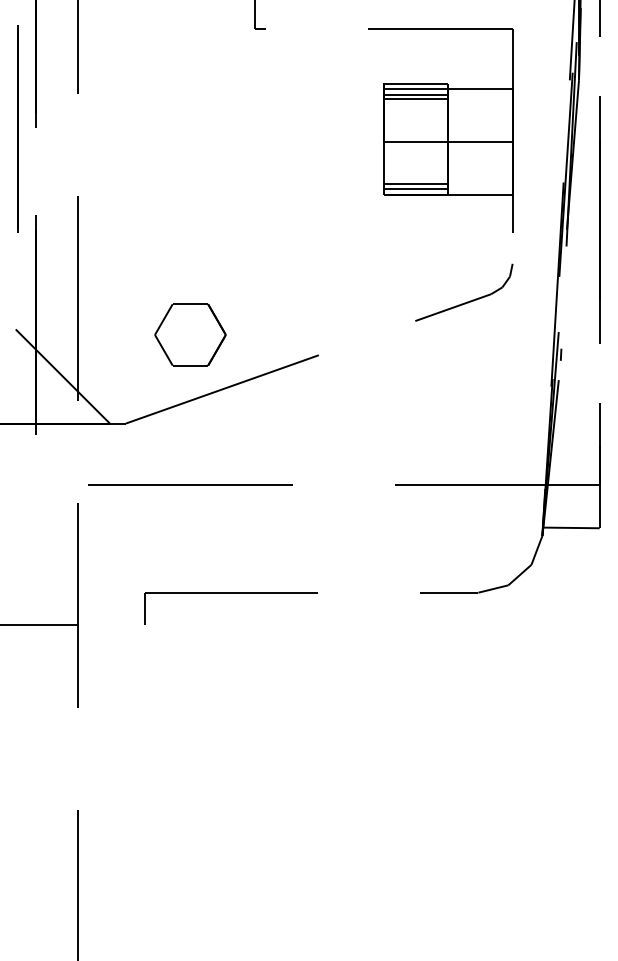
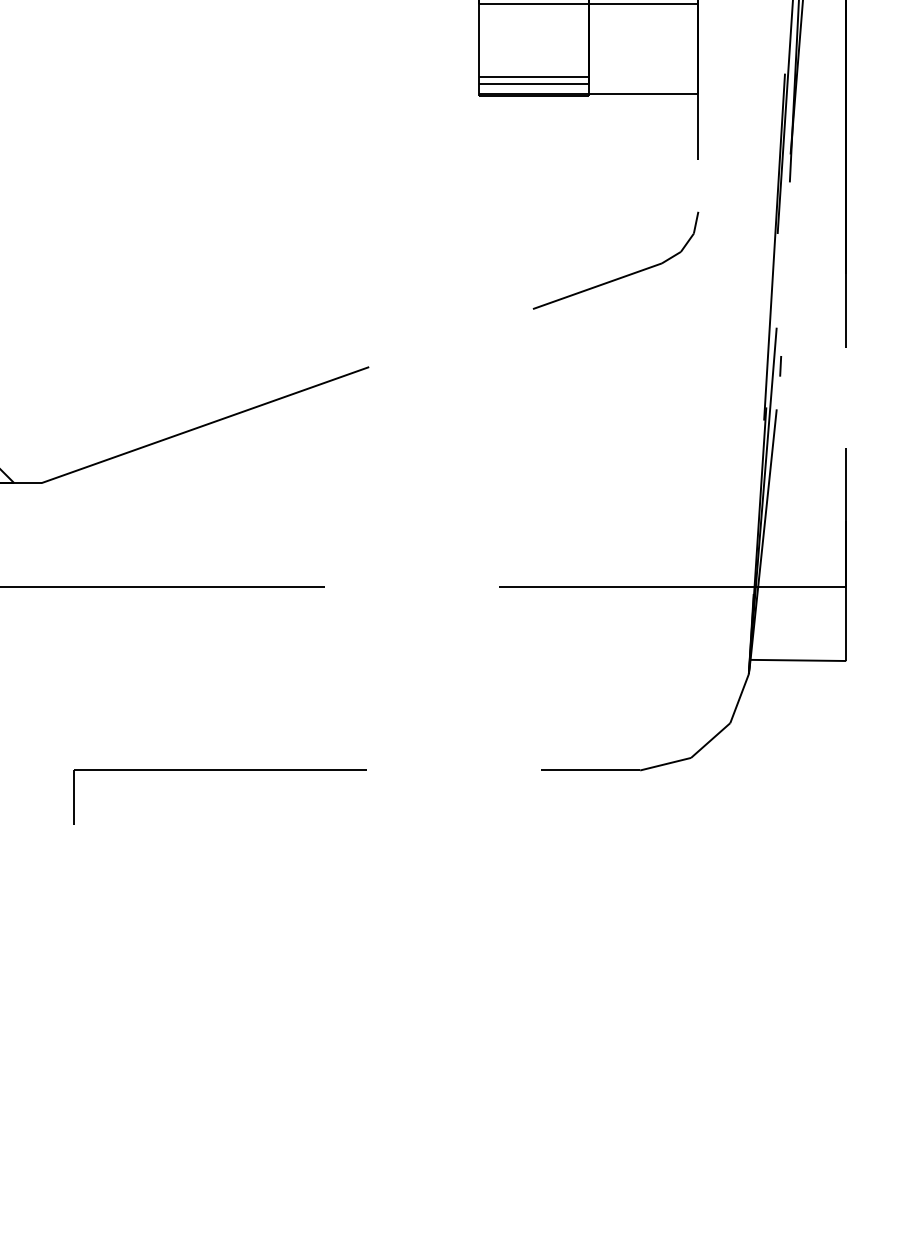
part: (190, 334) -> (151, 331), removed

